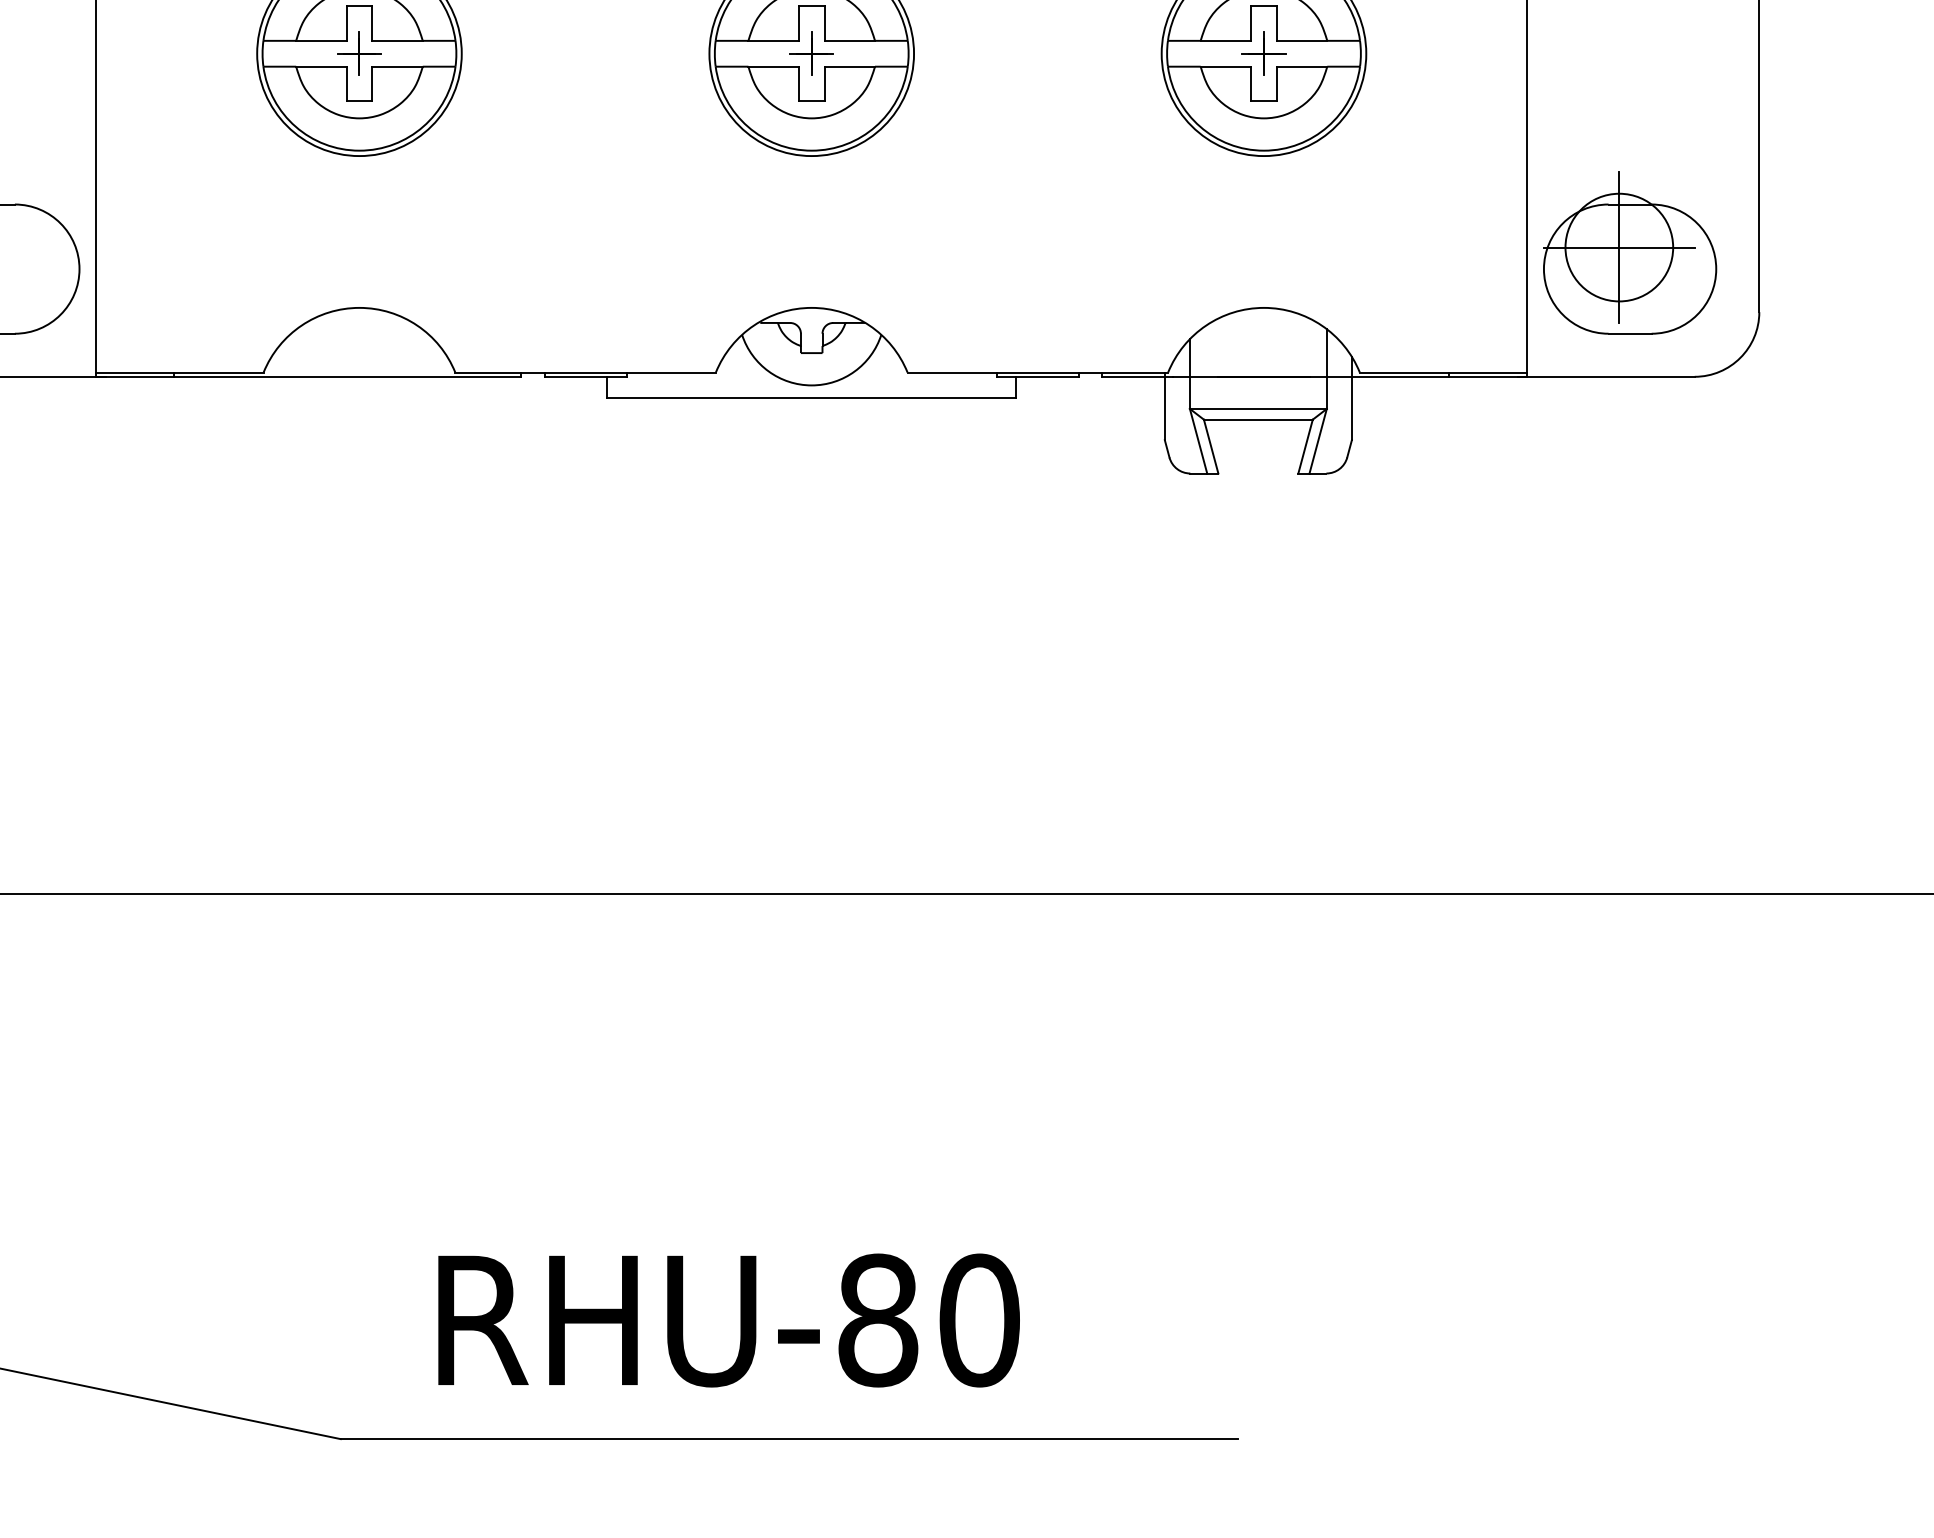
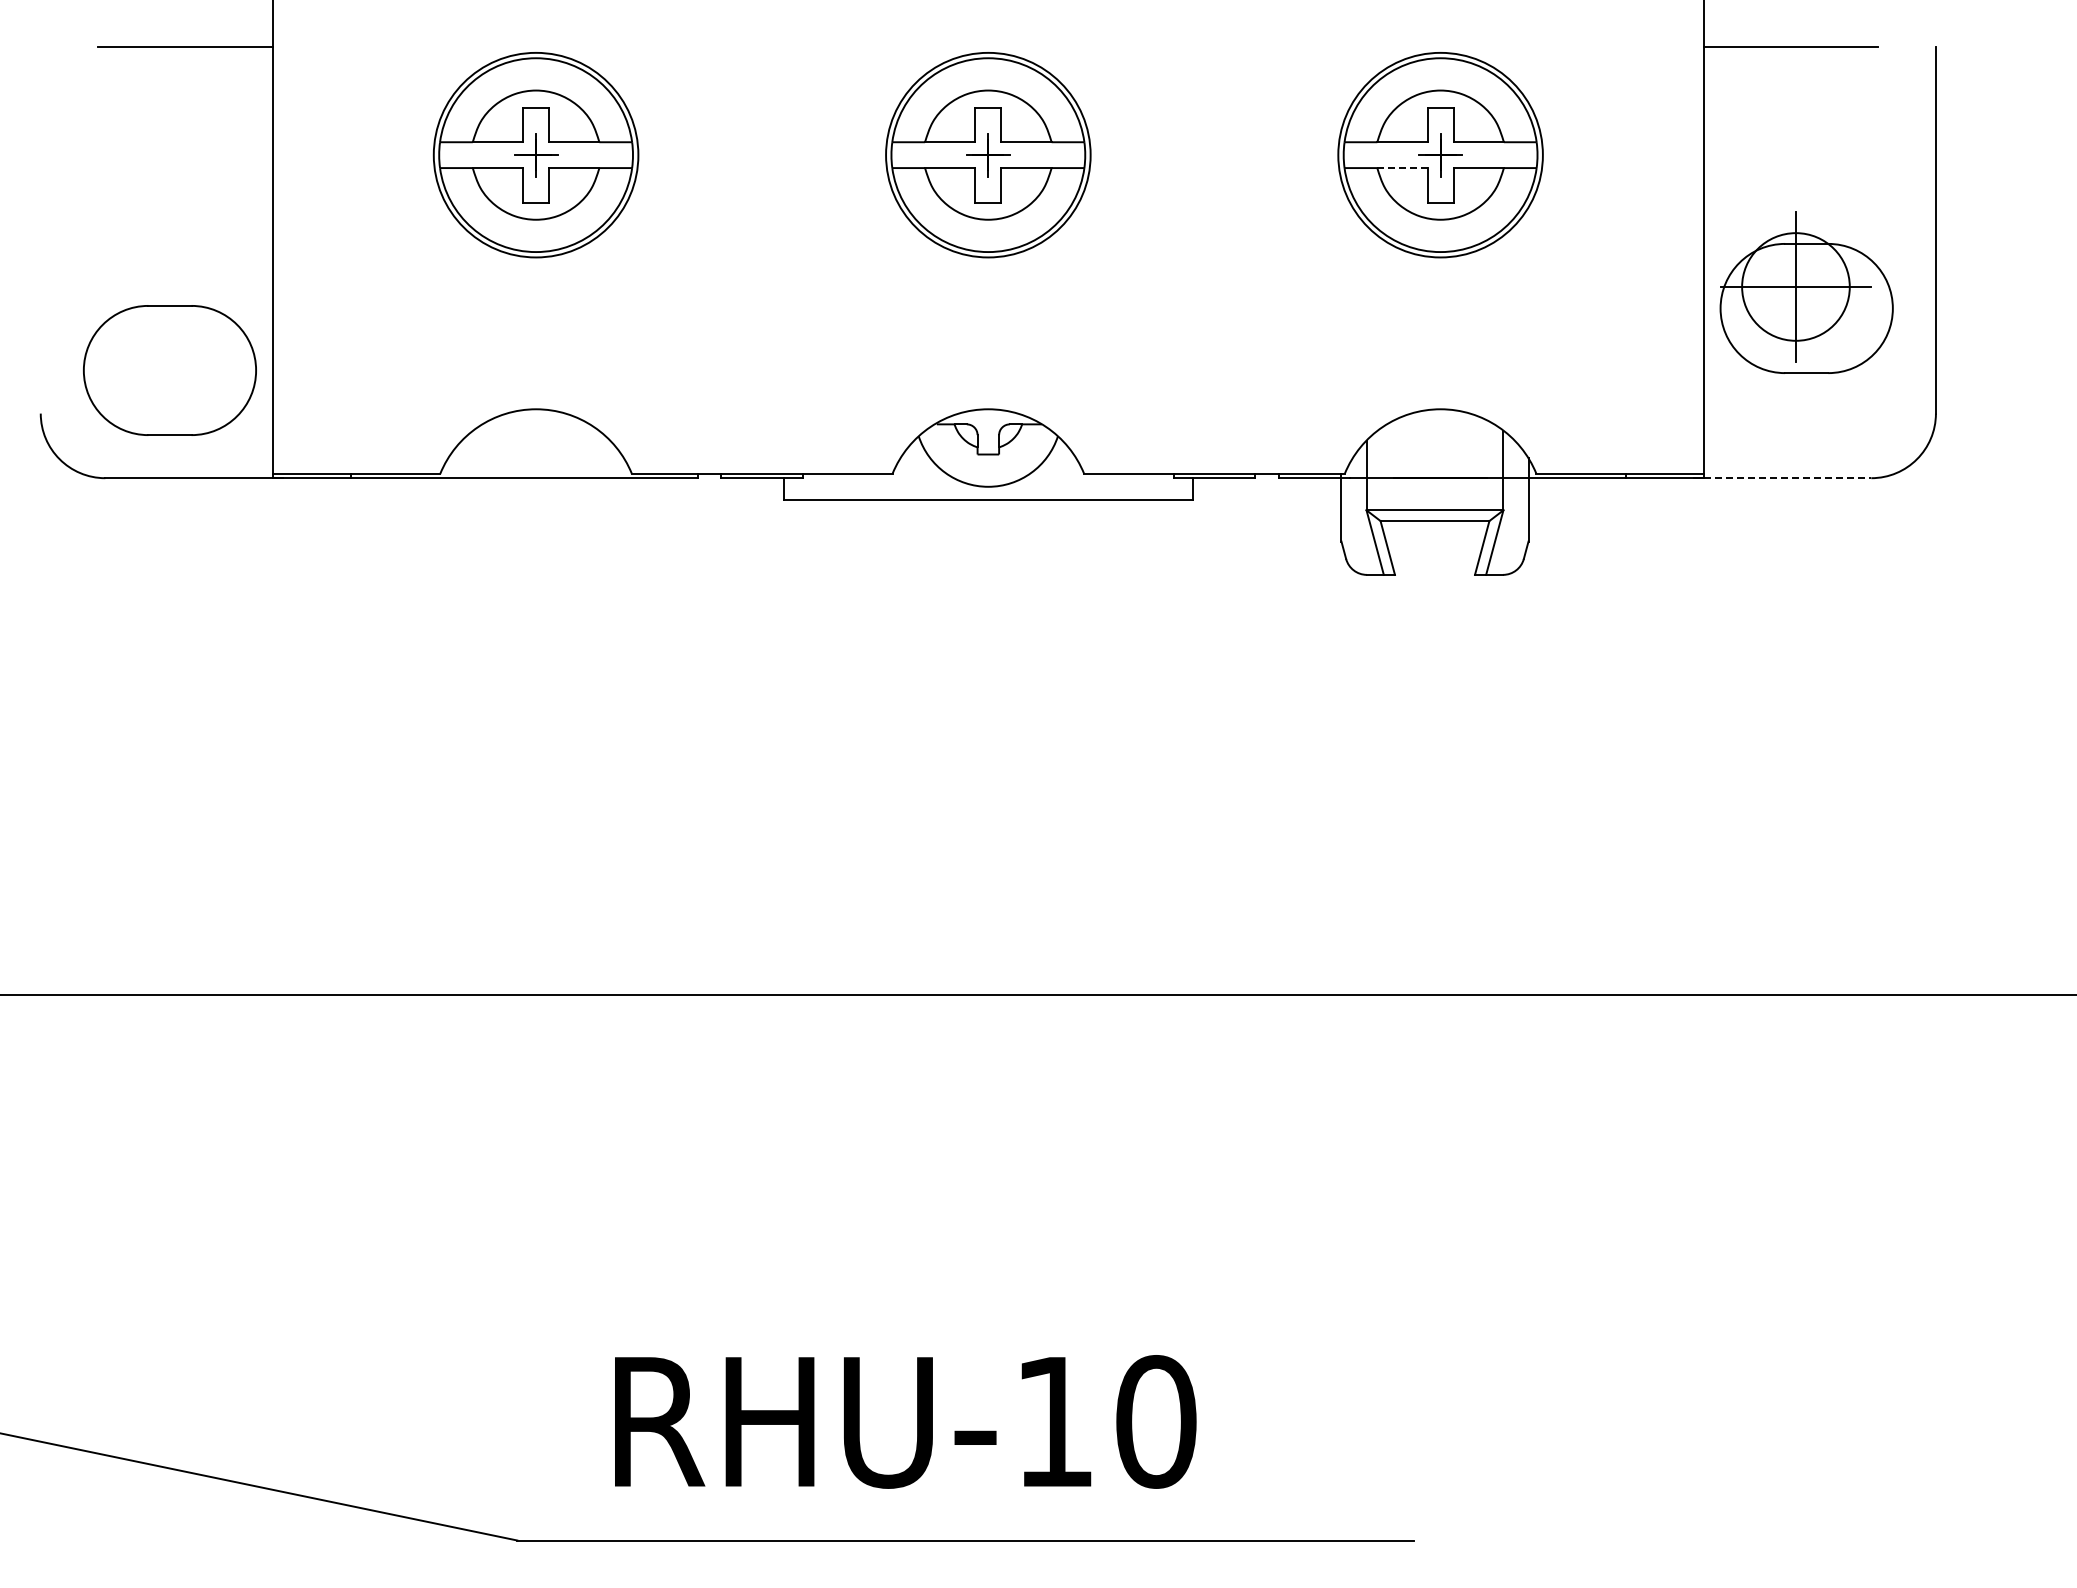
line: (1225, 67) -> (1402, 168), solid -> dashed
part: (1629, 253) -> (1806, 292), moved
line: (1610, 377) -> (1787, 478), solid -> dashed
text: (877, 1320) -> (1054, 1421), RHU-80 -> RHU-10

